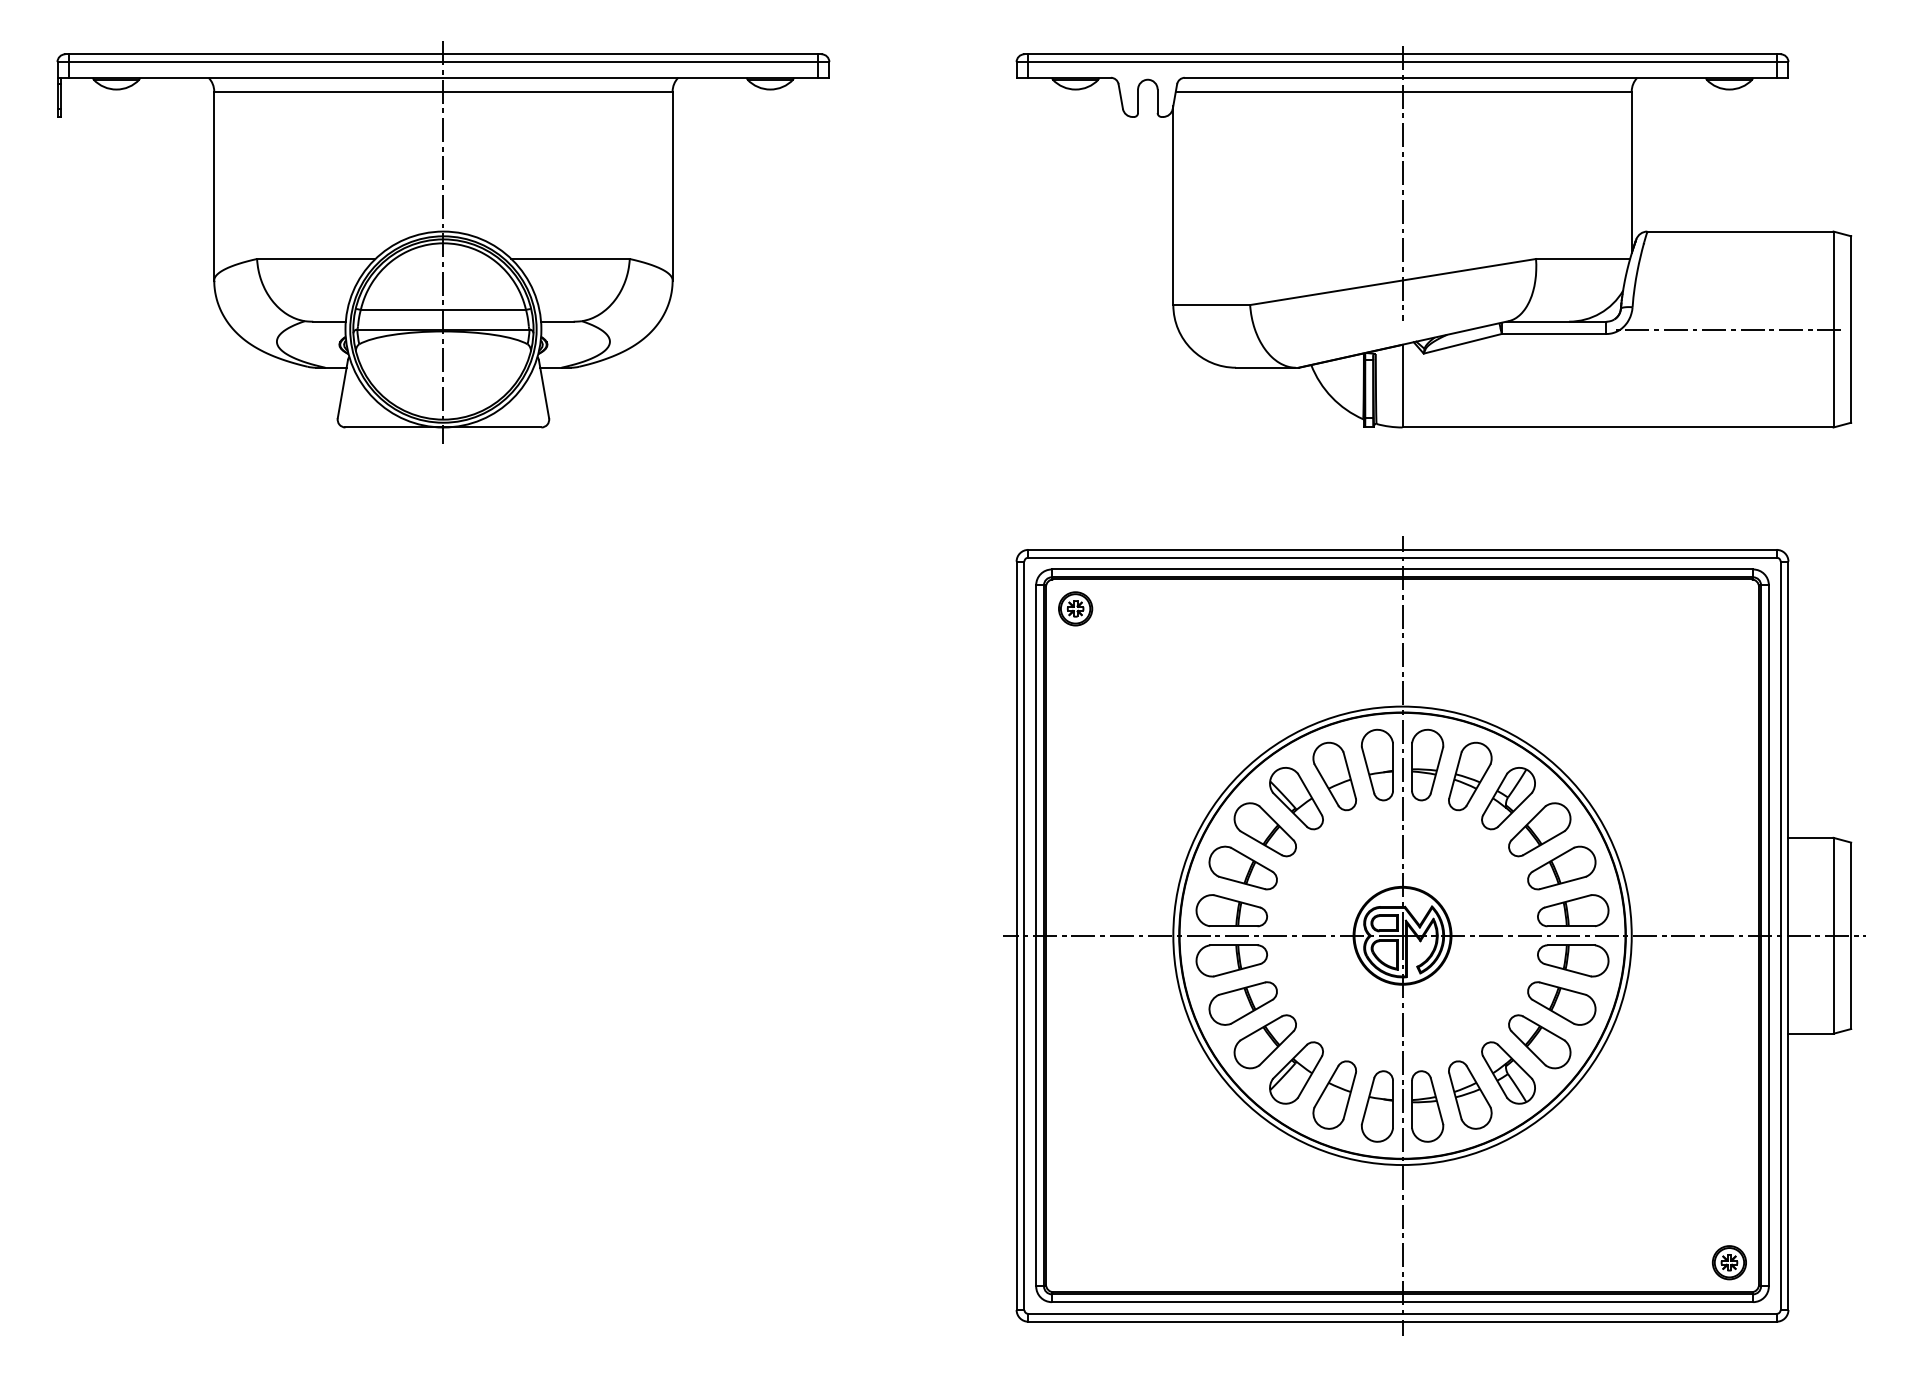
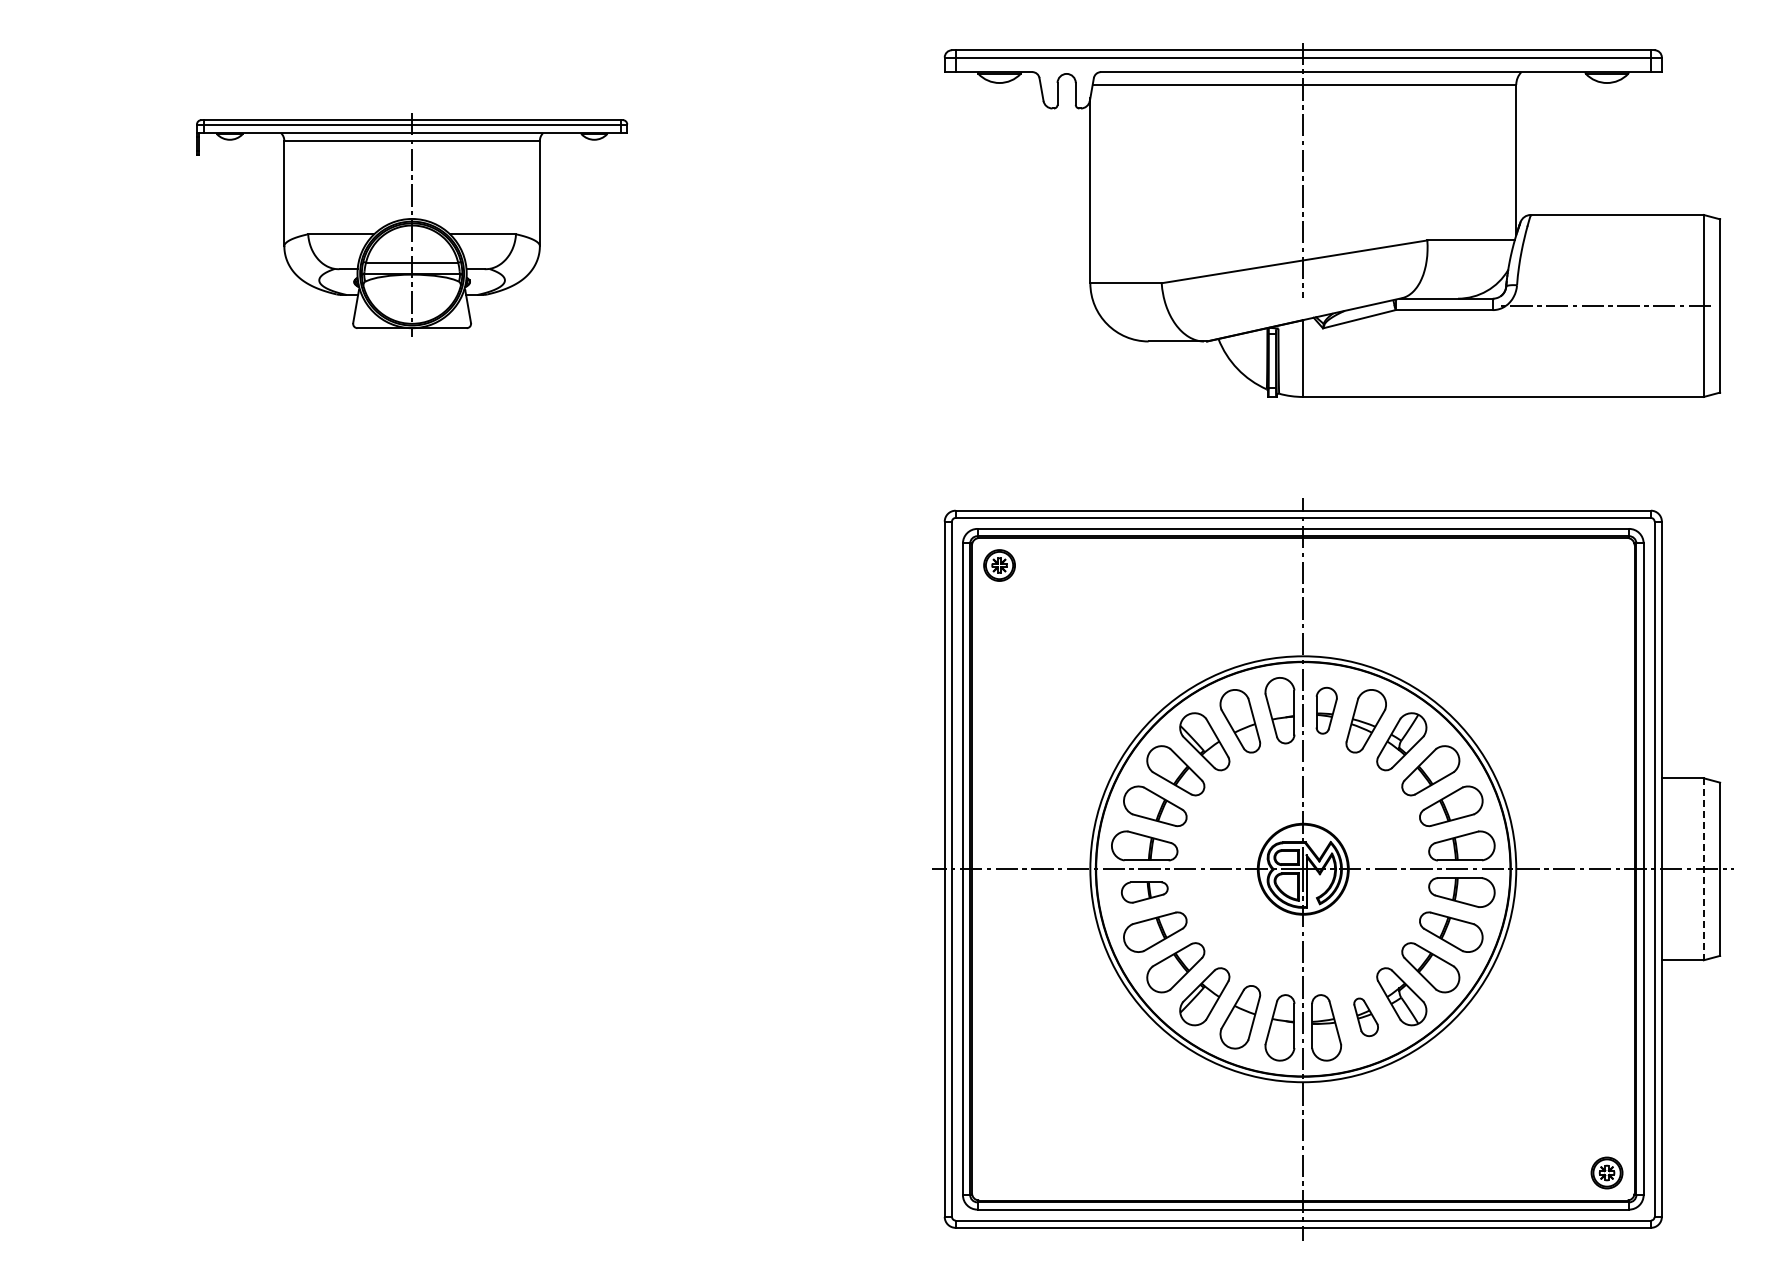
part: (442, 241) -> (411, 224), size x0.6
part: (1427, 764) -> (1326, 710), size x0.7
line: (1833, 936) -> (1703, 869), solid -> dashed
part: (1231, 960) -> (1144, 892), size x0.7
part: (1469, 1095) -> (1365, 1017), size x0.6

